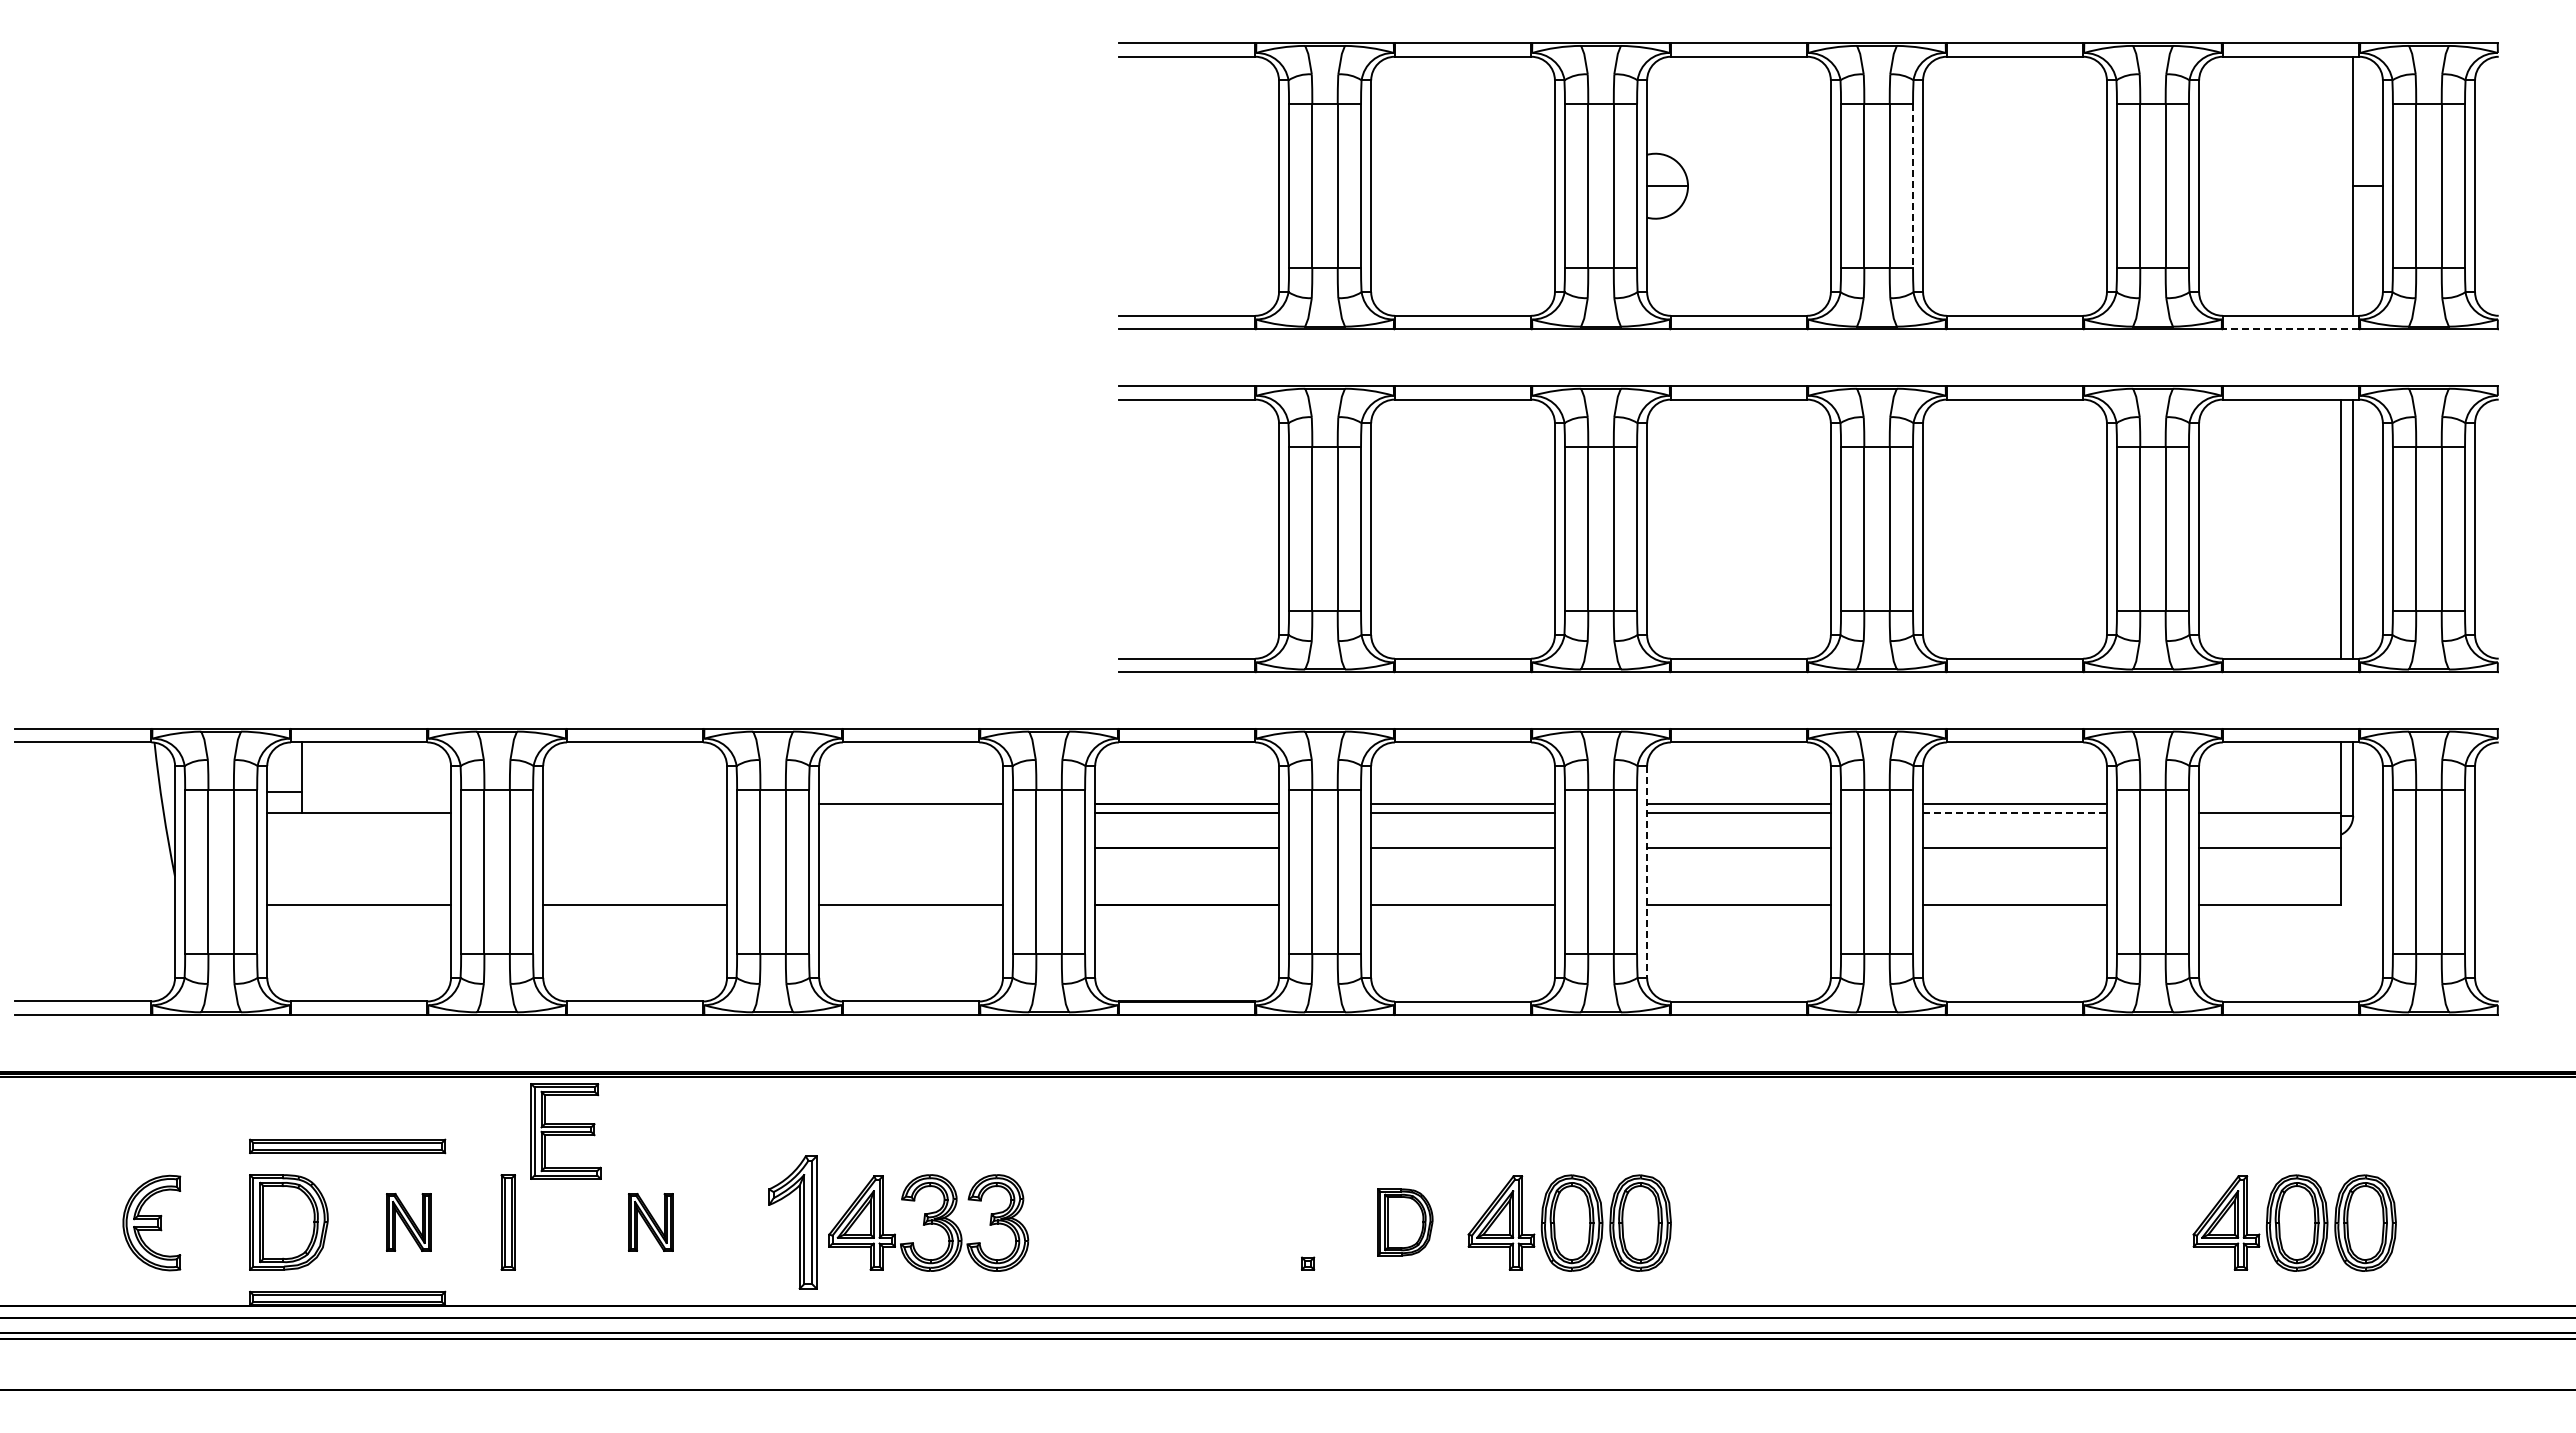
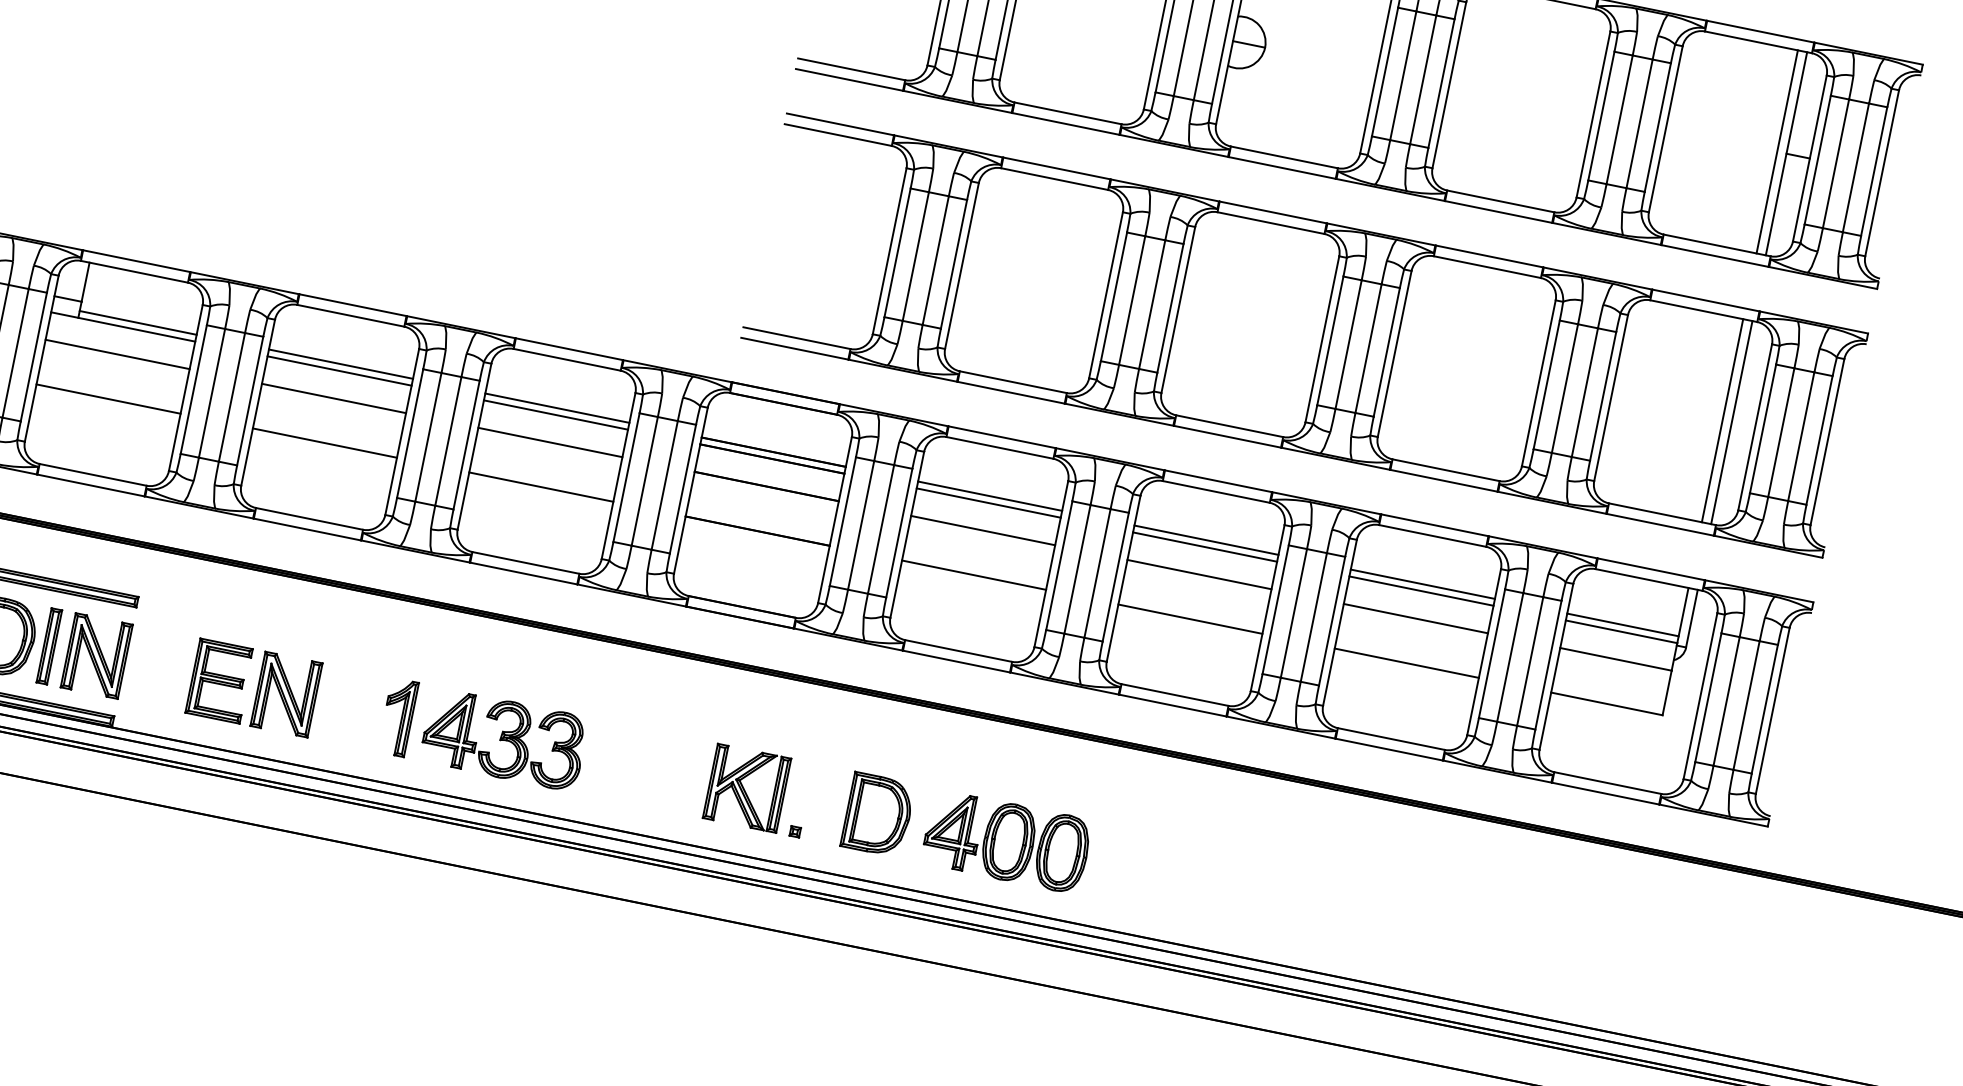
line: (2341, 185) -> (1777, 151), added
line: (1913, 186) -> (1441, 83), dashed -> solid
line: (2290, 329) -> (1714, 256), dashed -> solid
line: (376, 804) -> (138, 323), added
line: (635, 804) -> (341, 364), added
line: (2270, 804) -> (1623, 625), added
line: (635, 812) -> (339, 370), added
line: (910, 812) -> (555, 414), added
line: (2015, 812) -> (1421, 590), dashed -> solid
line: (359, 847) -> (117, 354), added
line: (635, 847) -> (334, 398), added
line: (910, 847) -> (549, 442), added
line: (1647, 872) -> (1123, 579), dashed -> solid
part: (565, 1131) -> (219, 681), moved
part: (408, 1222) -> (96, 656), size x1.67
part: (507, 1222) -> (48, 646), moved
part: (650, 1222) -> (286, 694), size x1.67
part: (793, 1222) -> (398, 717), size x0.71
part: (1237, 1222) -> (746, 788), added
part: (1405, 1222) -> (878, 815), size x1.43
part: (2294, 1222) -> (1575, 956), removed

